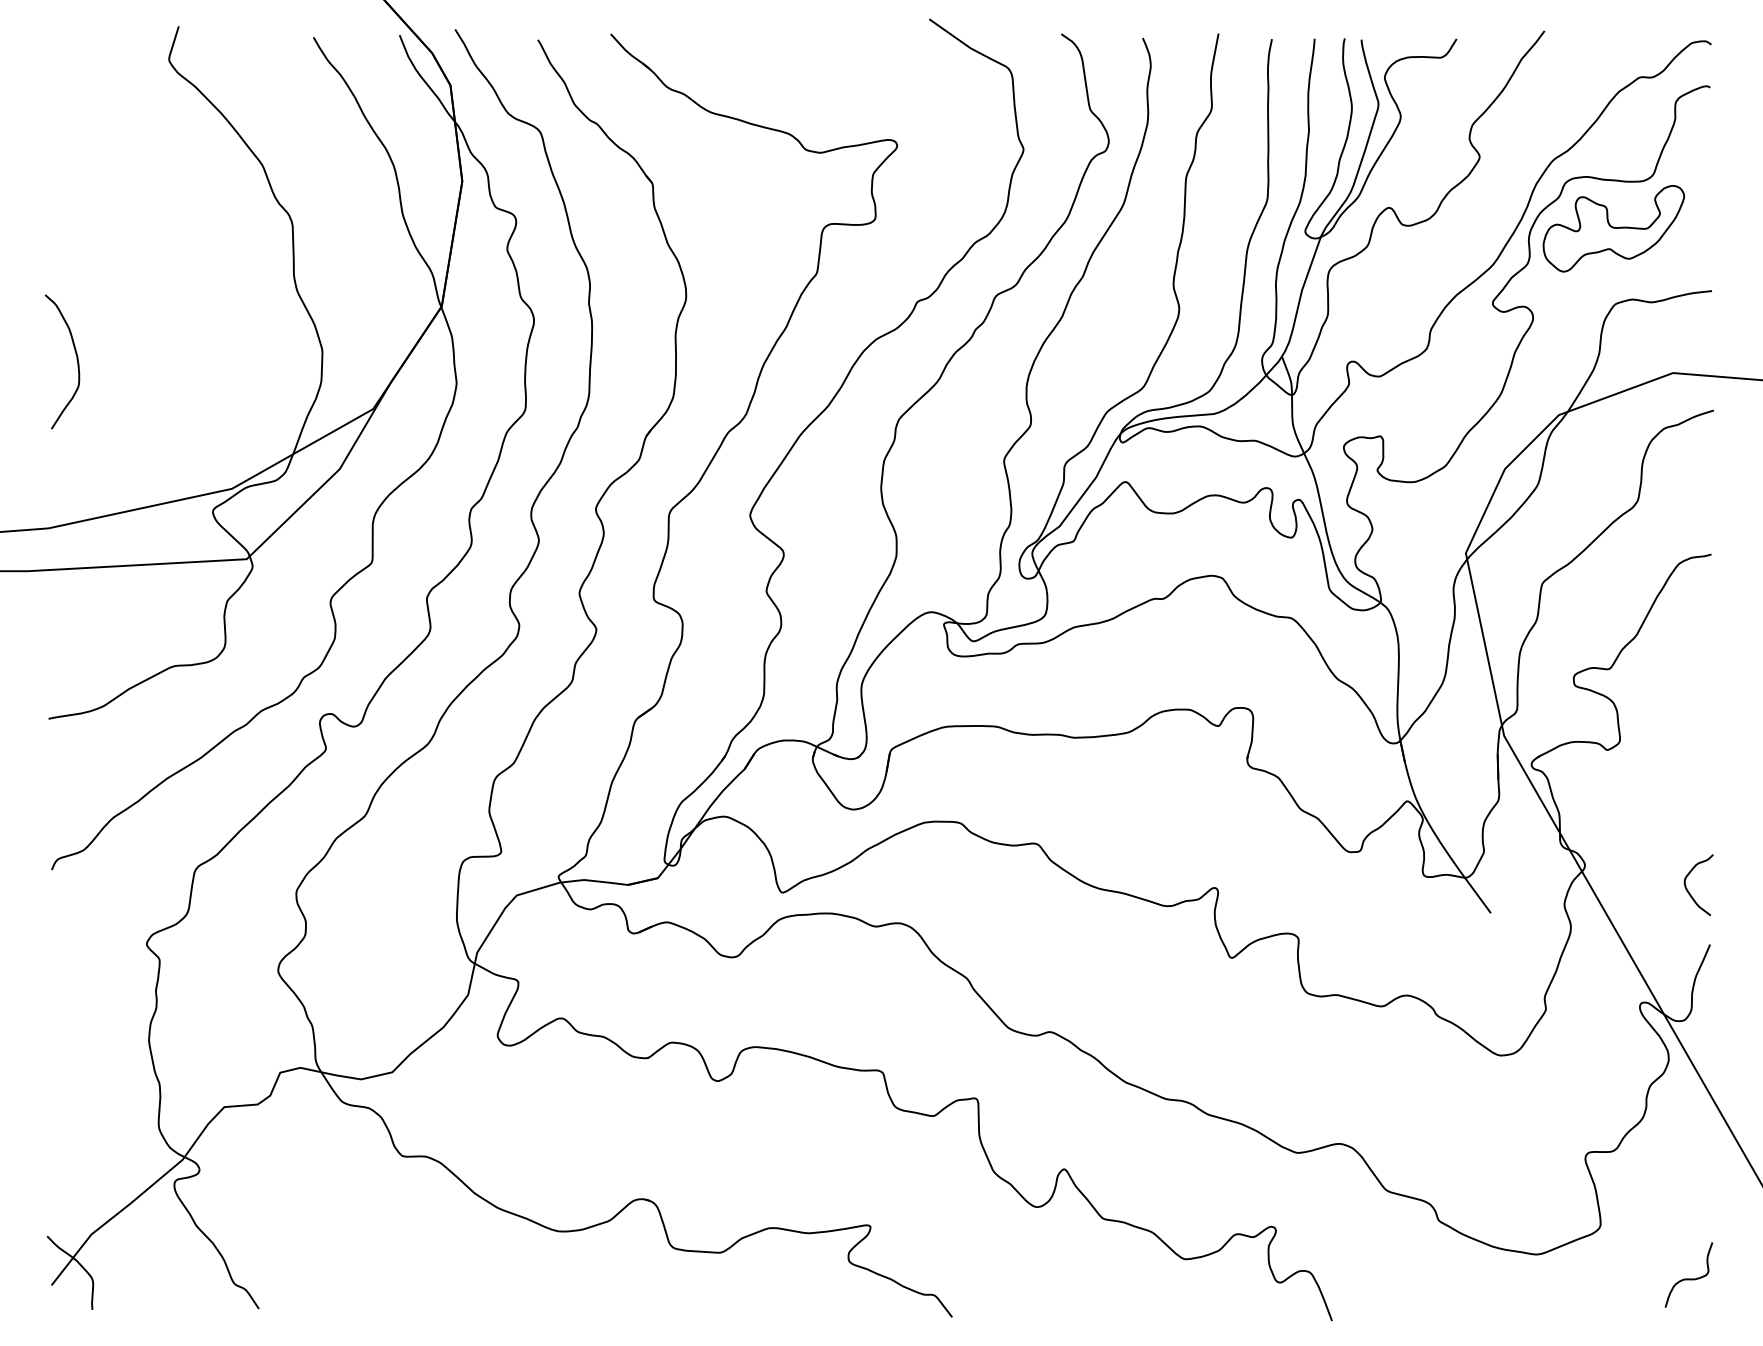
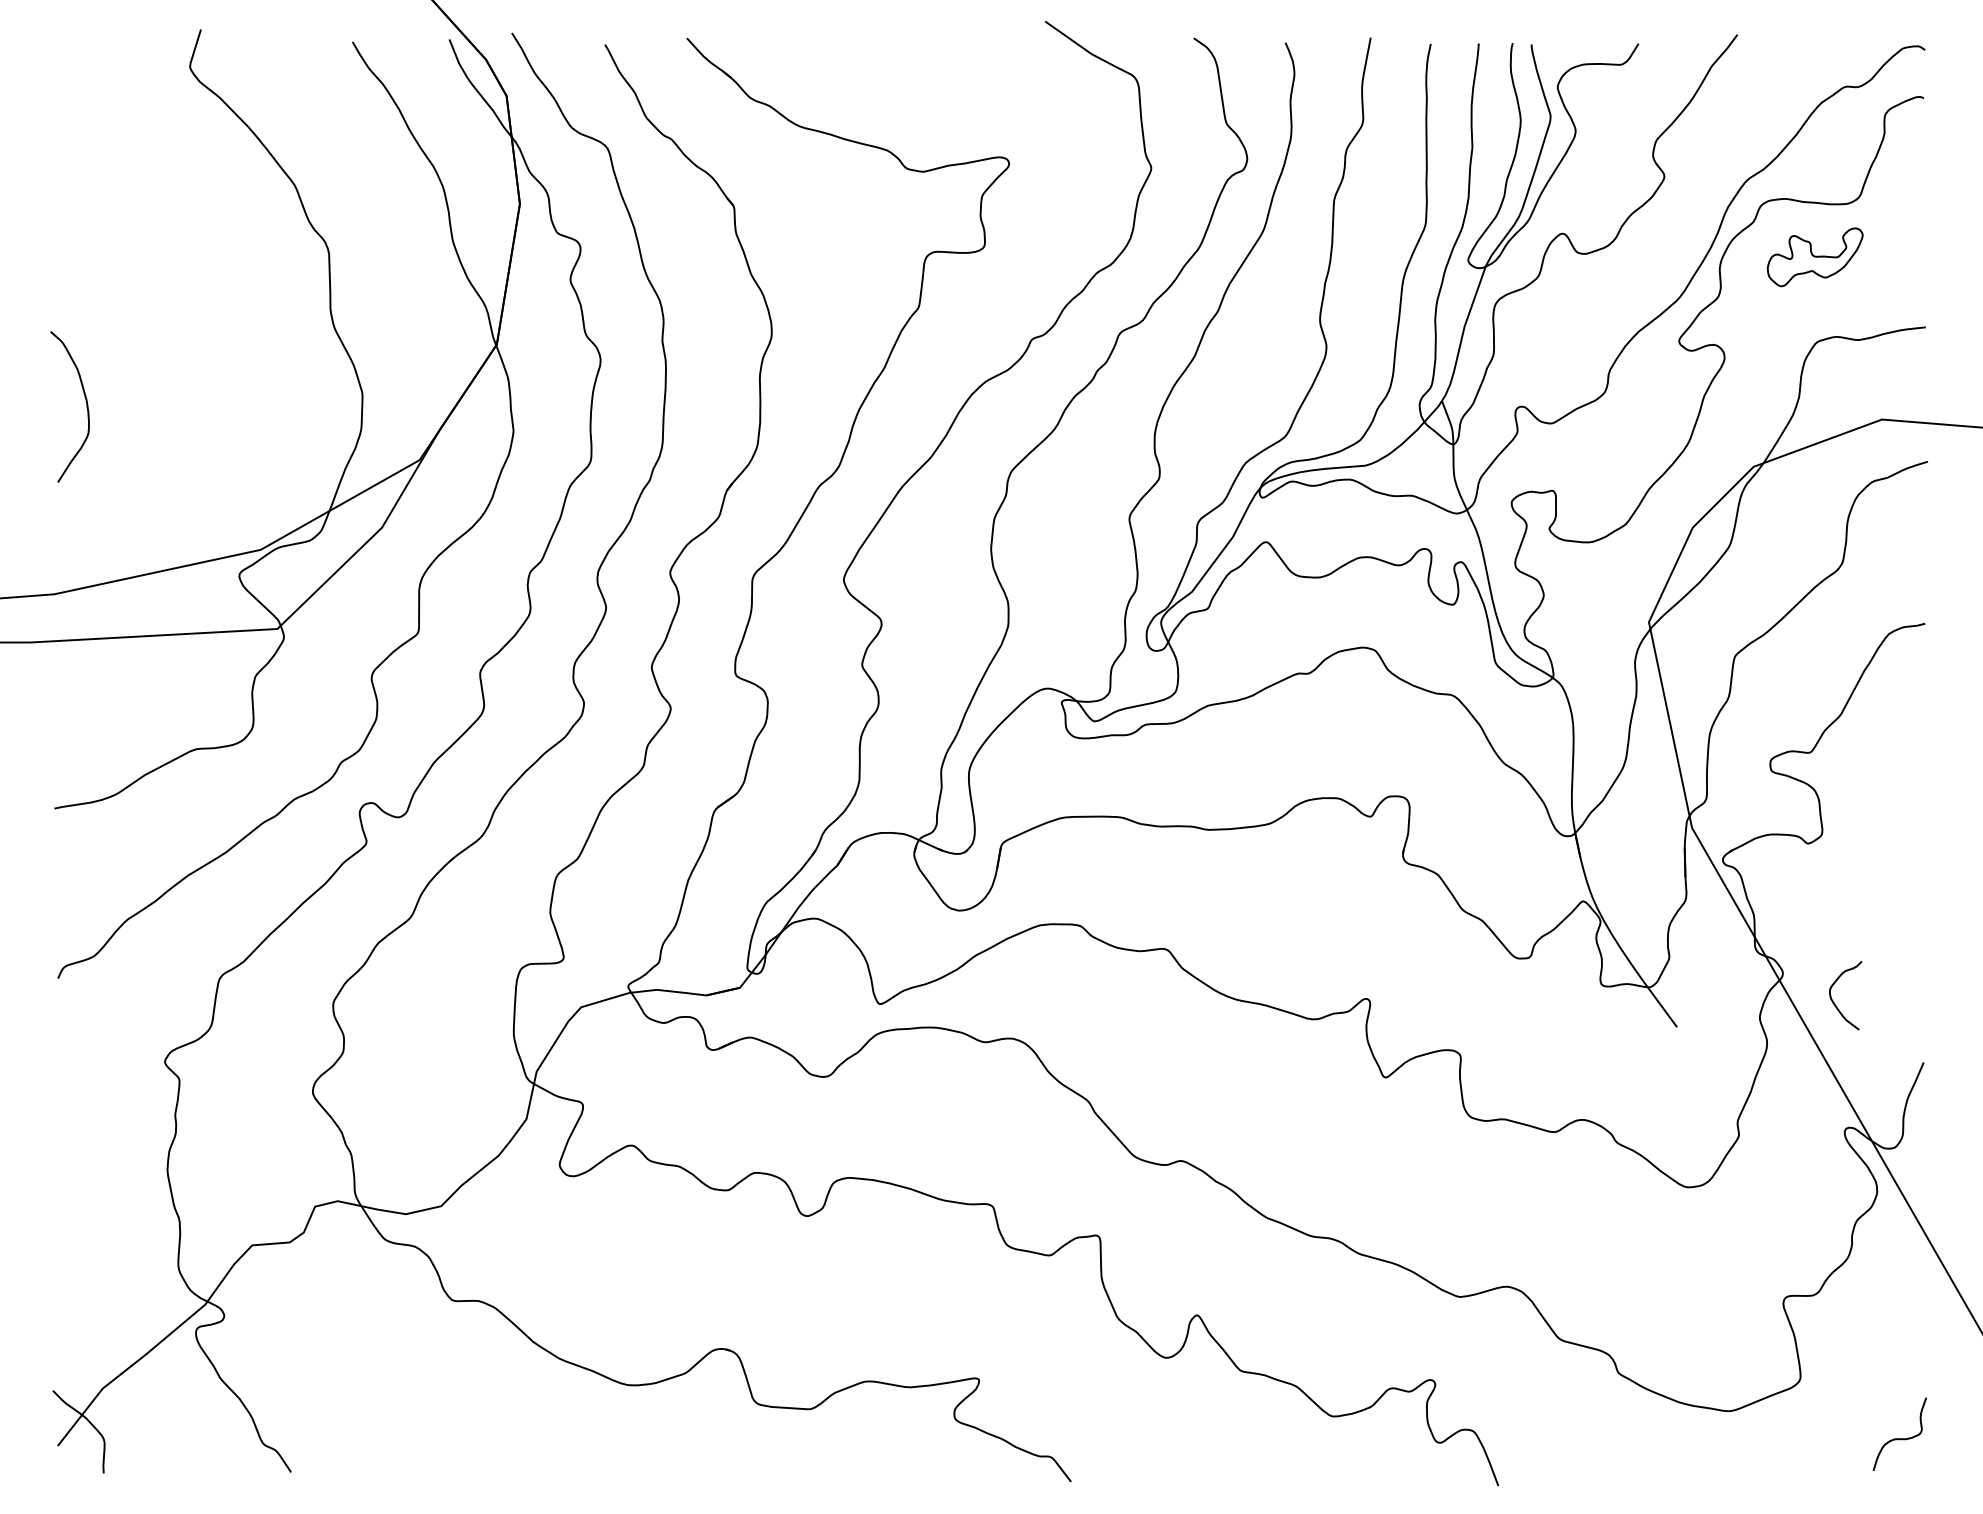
part: (1613, 228) -> (1815, 256), size x0.6
curve: (1688, 890) -> (1834, 1001), moved

